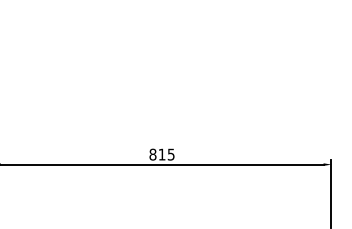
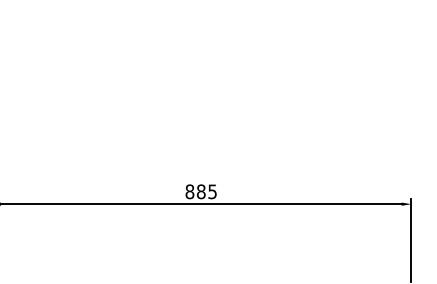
text: (161, 154) -> (200, 191), 815 -> 885

